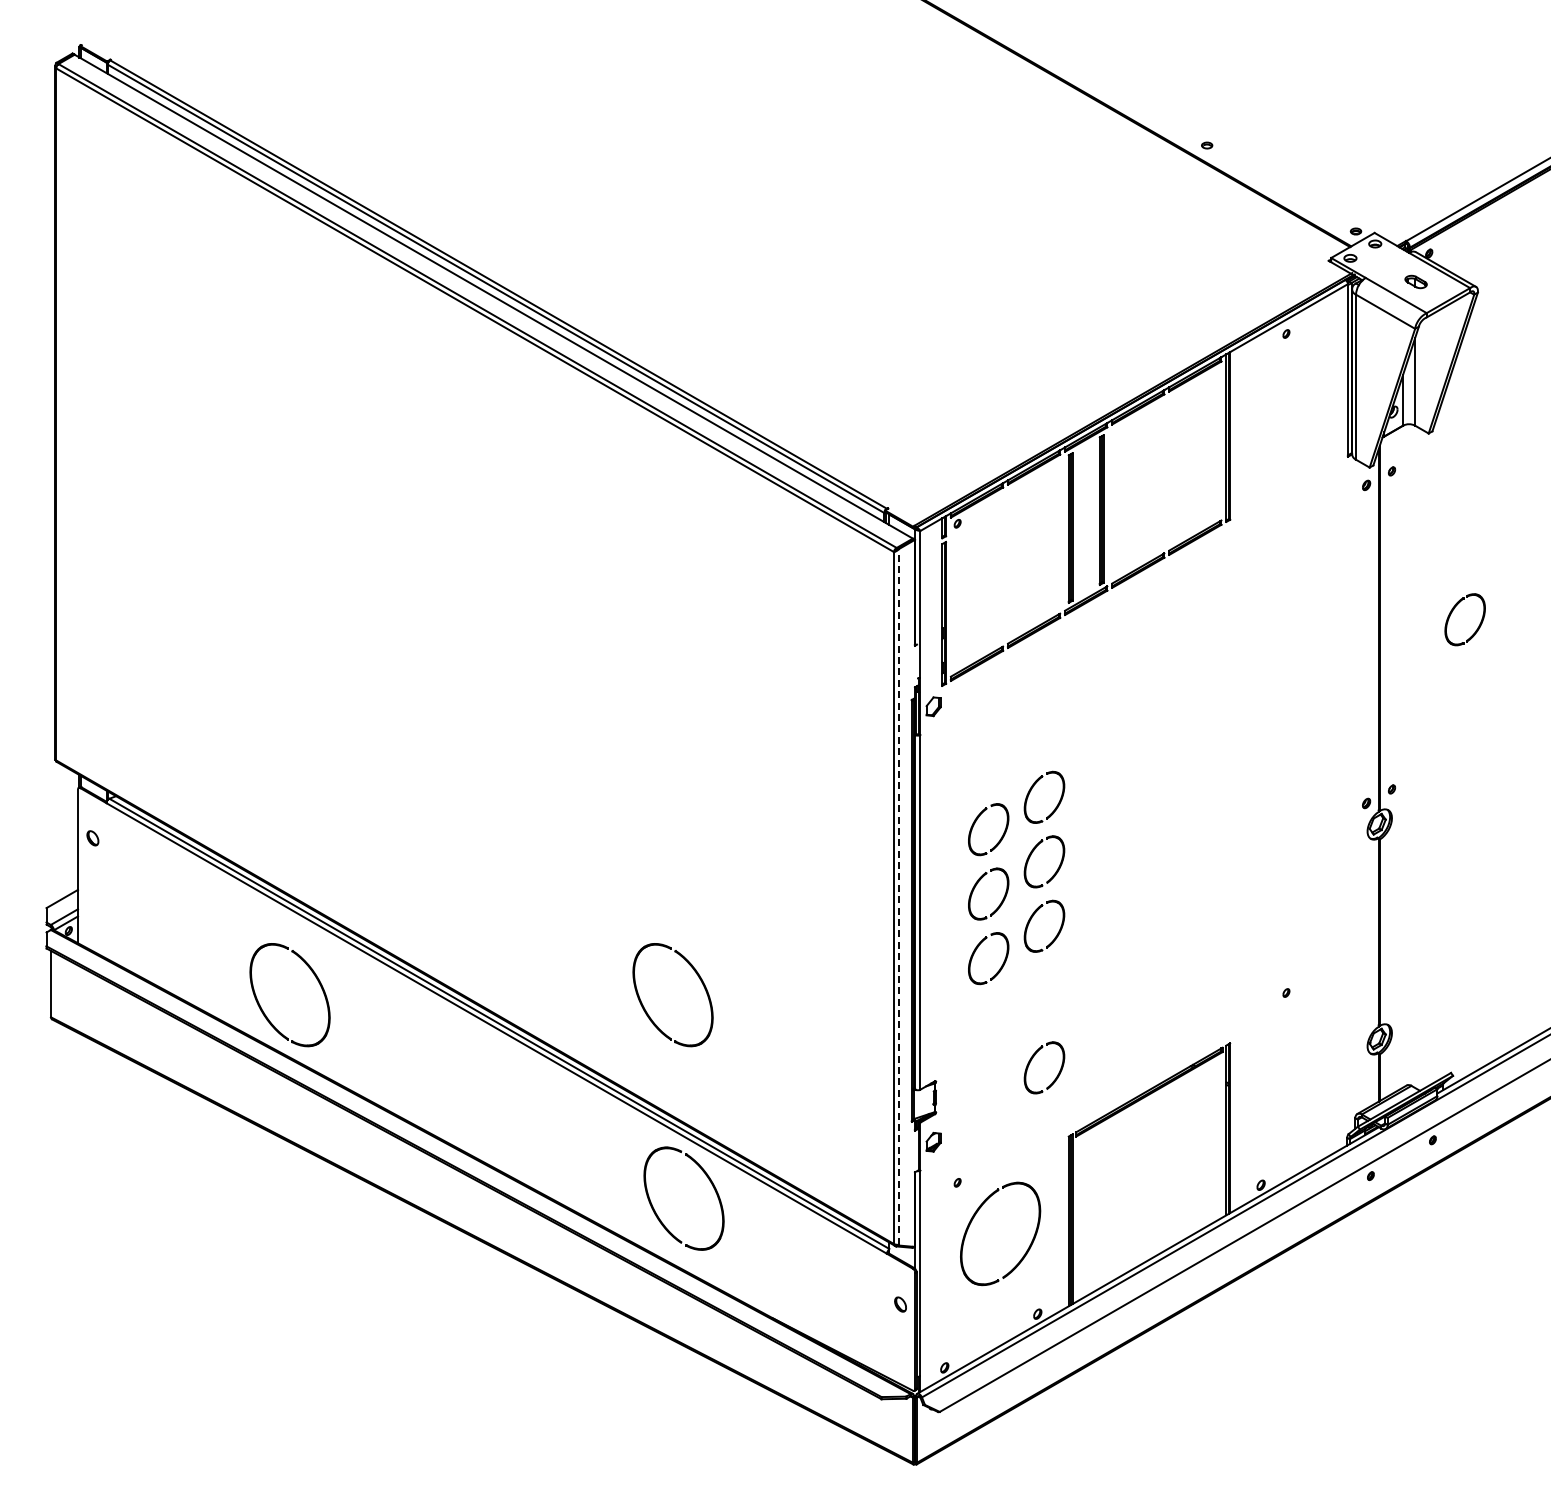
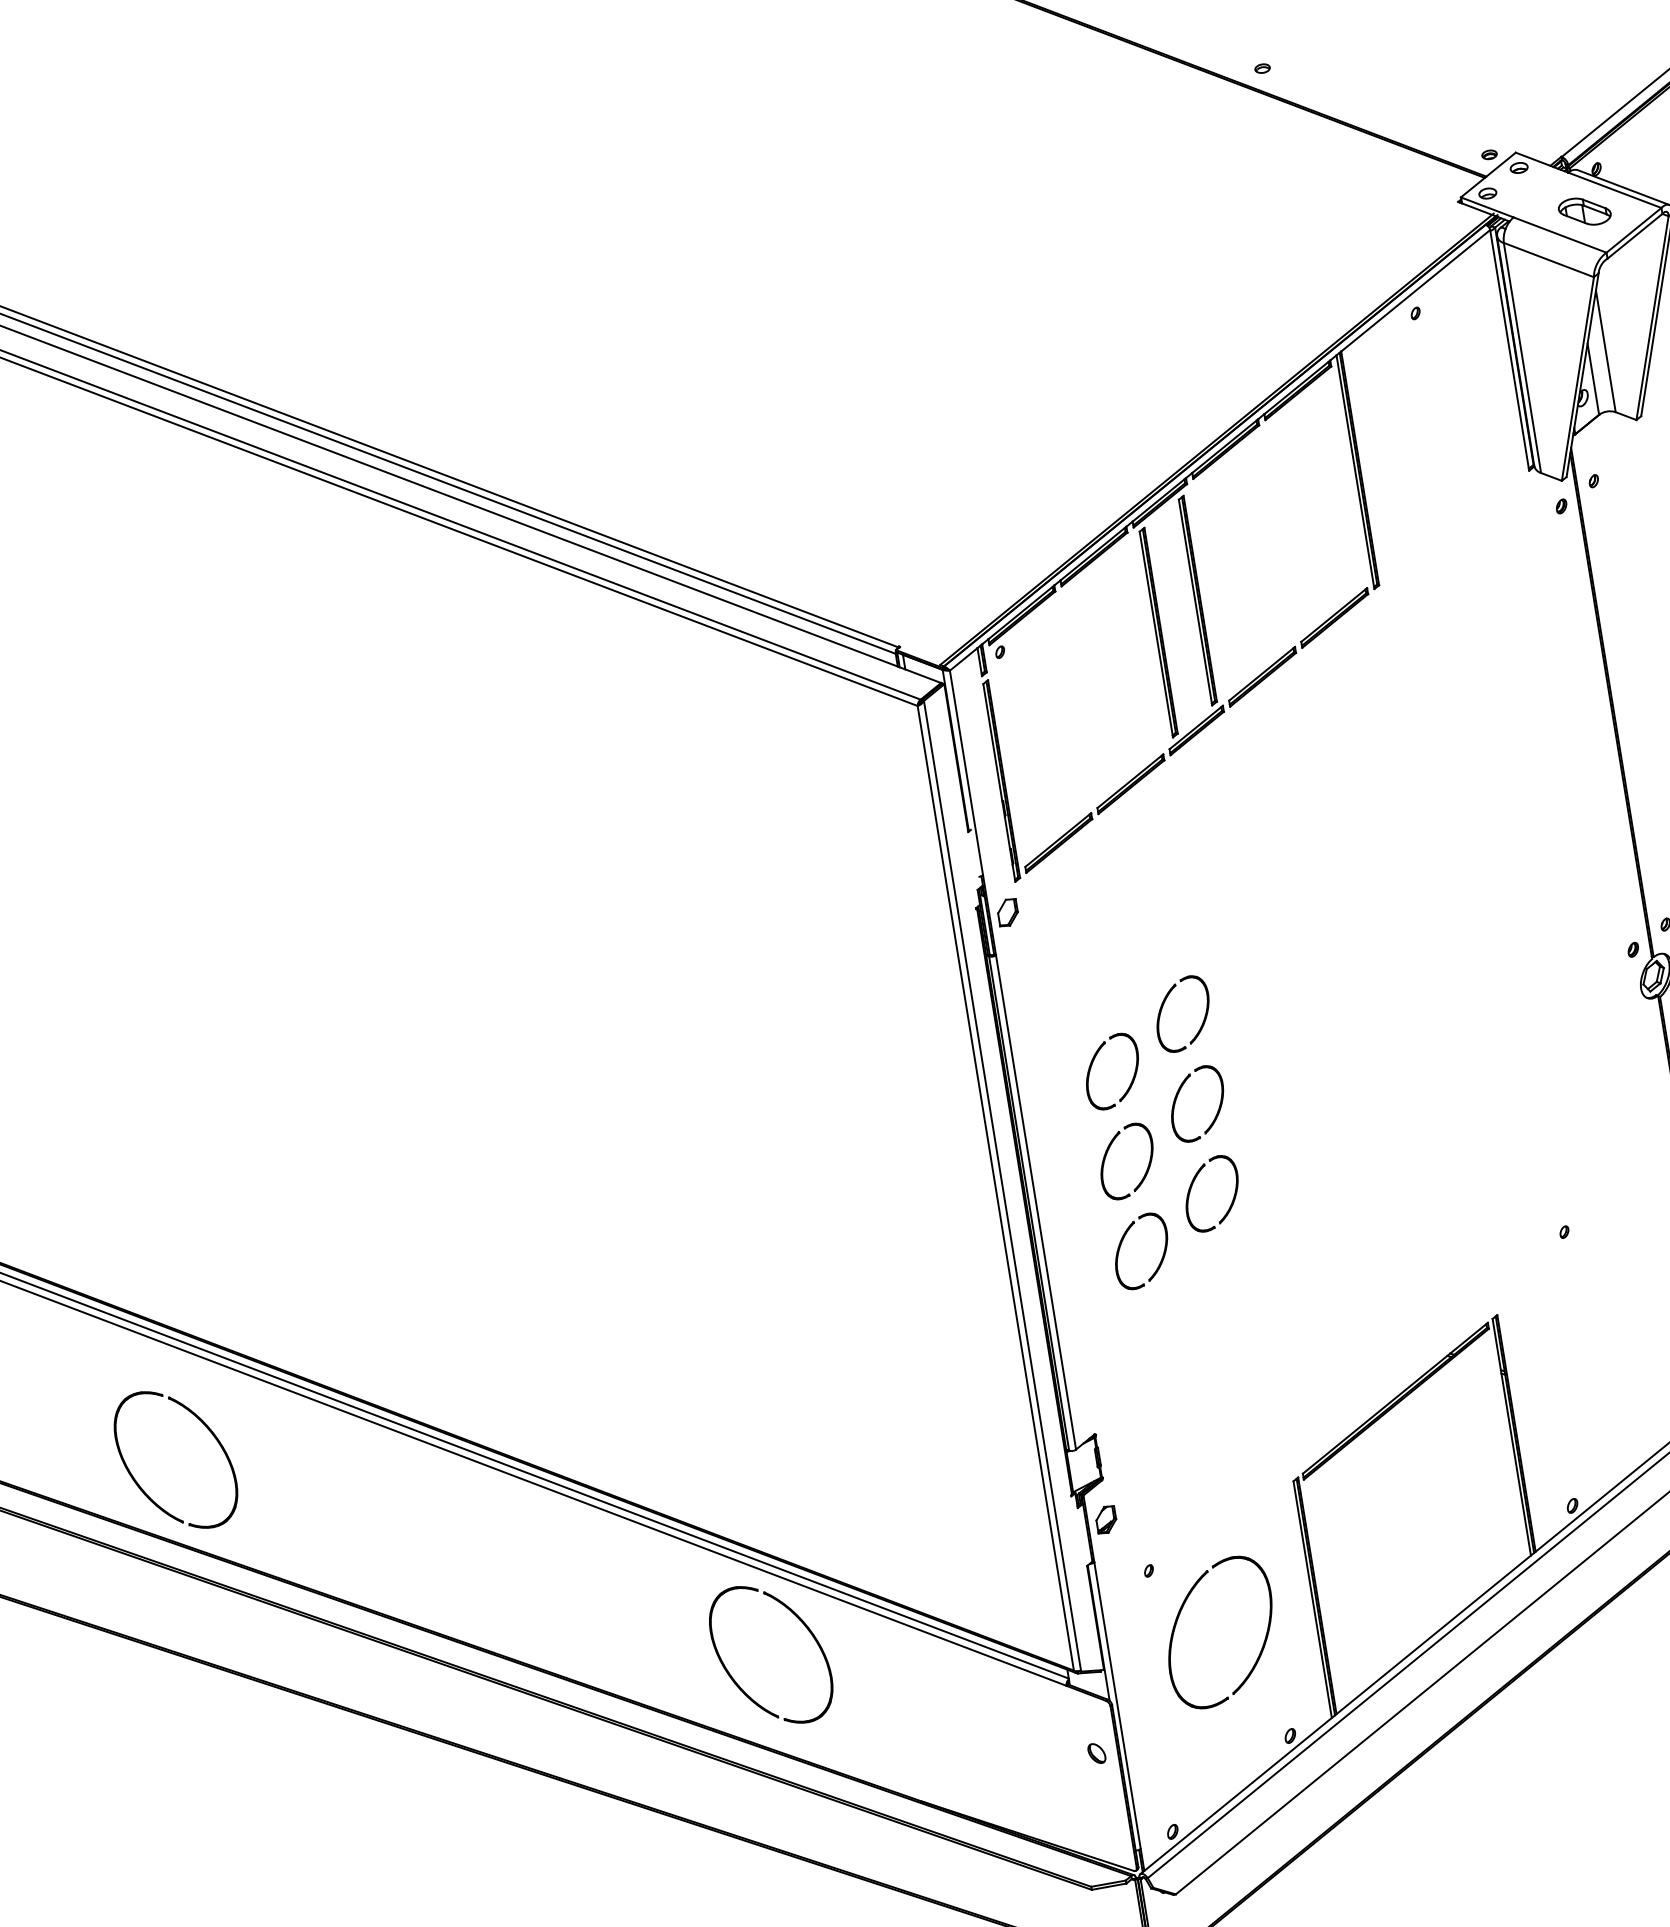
part: (1415, 281) -> (1583, 211), size x1.67
line: (898, 896) -> (1001, 1185), dashed -> solid
part: (645, 1008) -> (674, 1398), removed
part: (1031, 1061) -> (1224, 1385), removed

